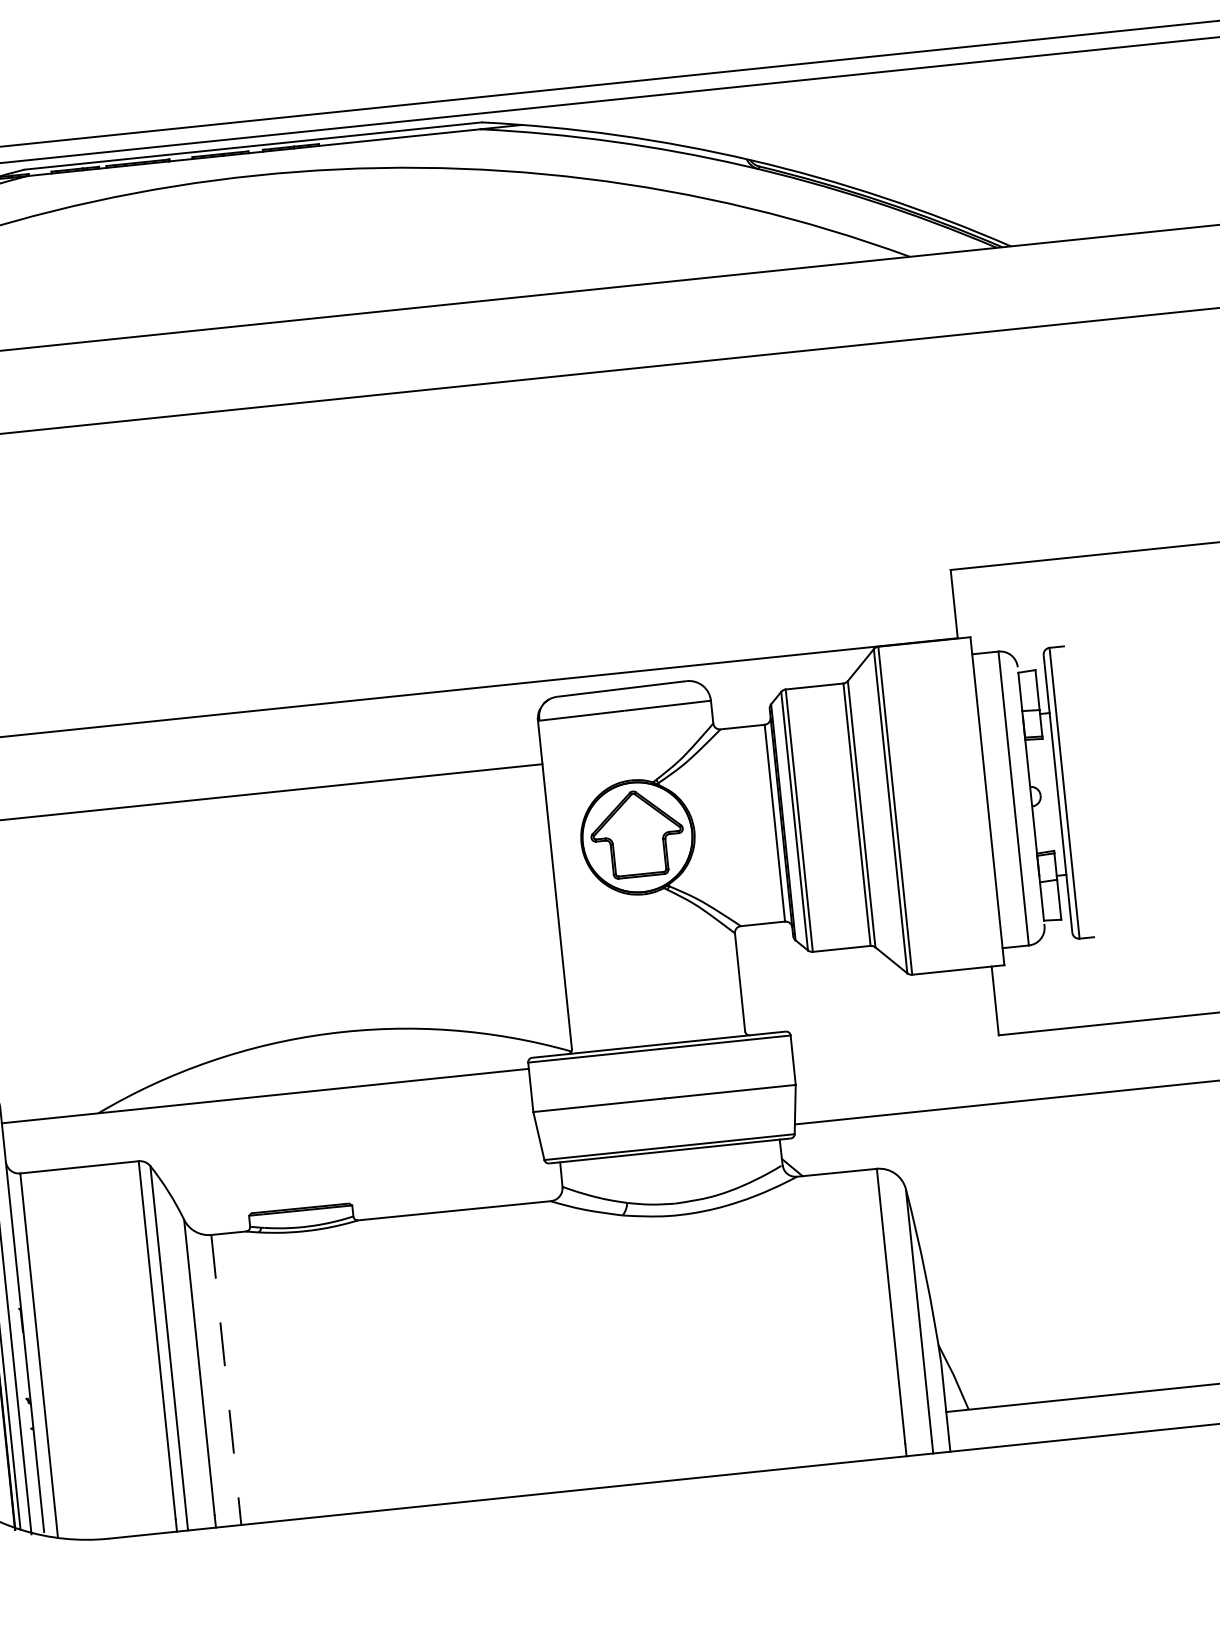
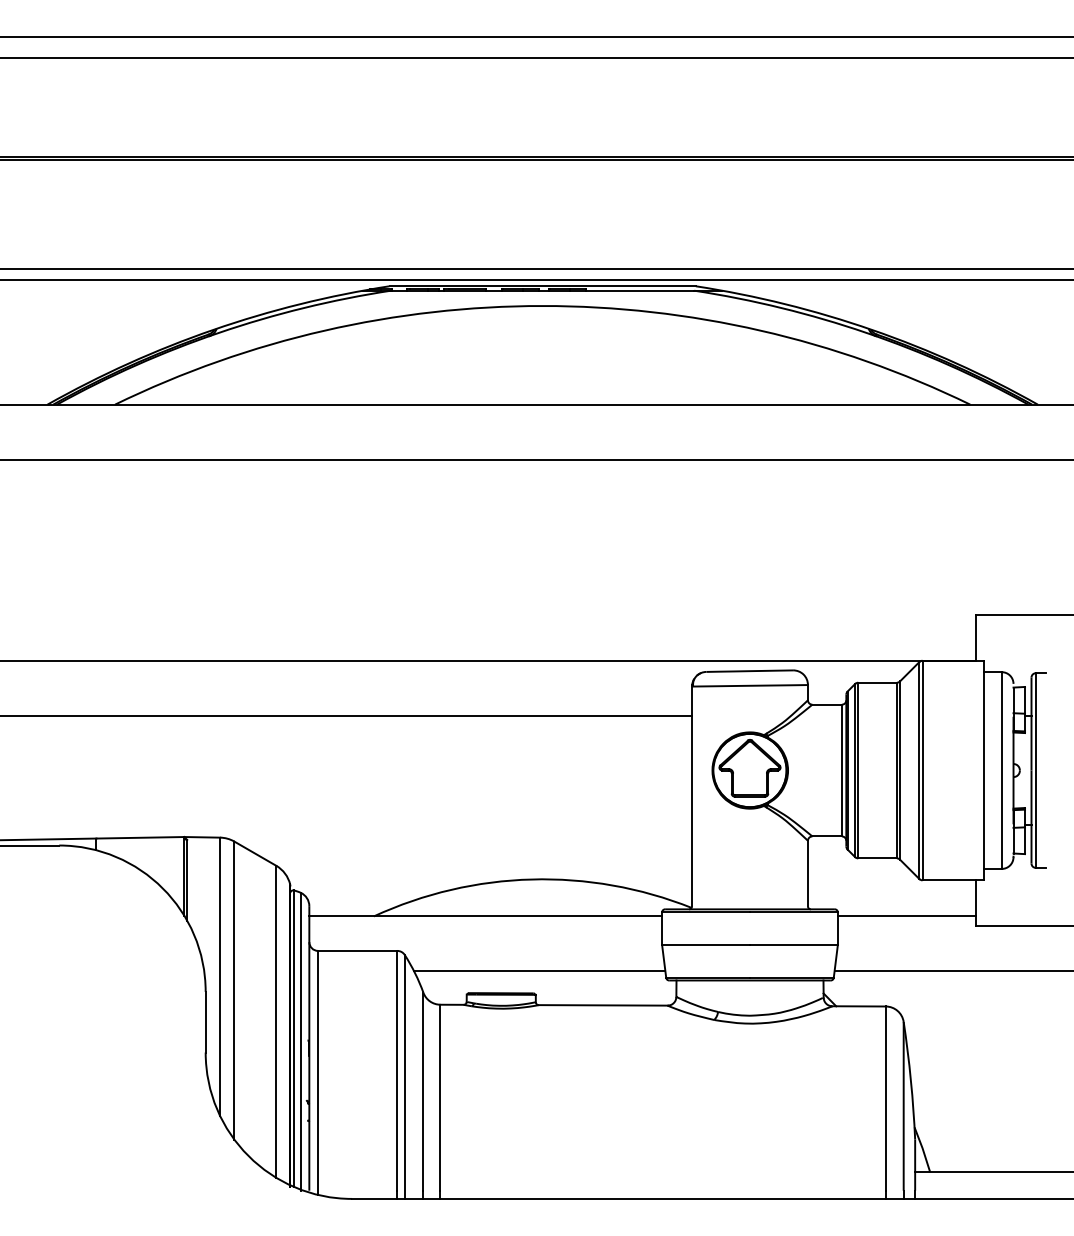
line: (893, 1031) -> (906, 916), added
line: (354, 1170) -> (539, 971), added
line: (225, 1373) -> (440, 1097), dashed -> solid

